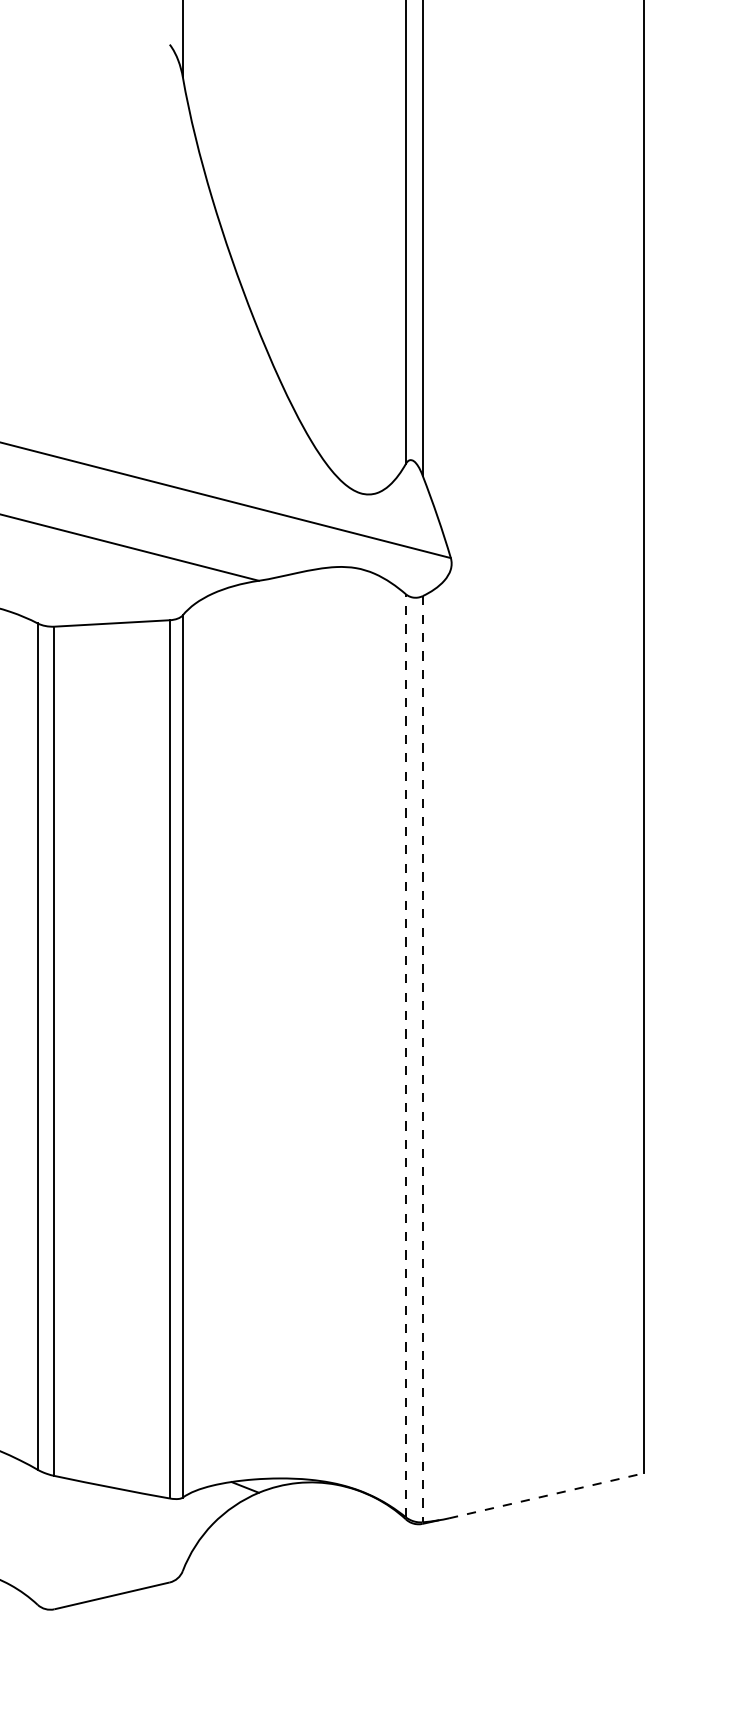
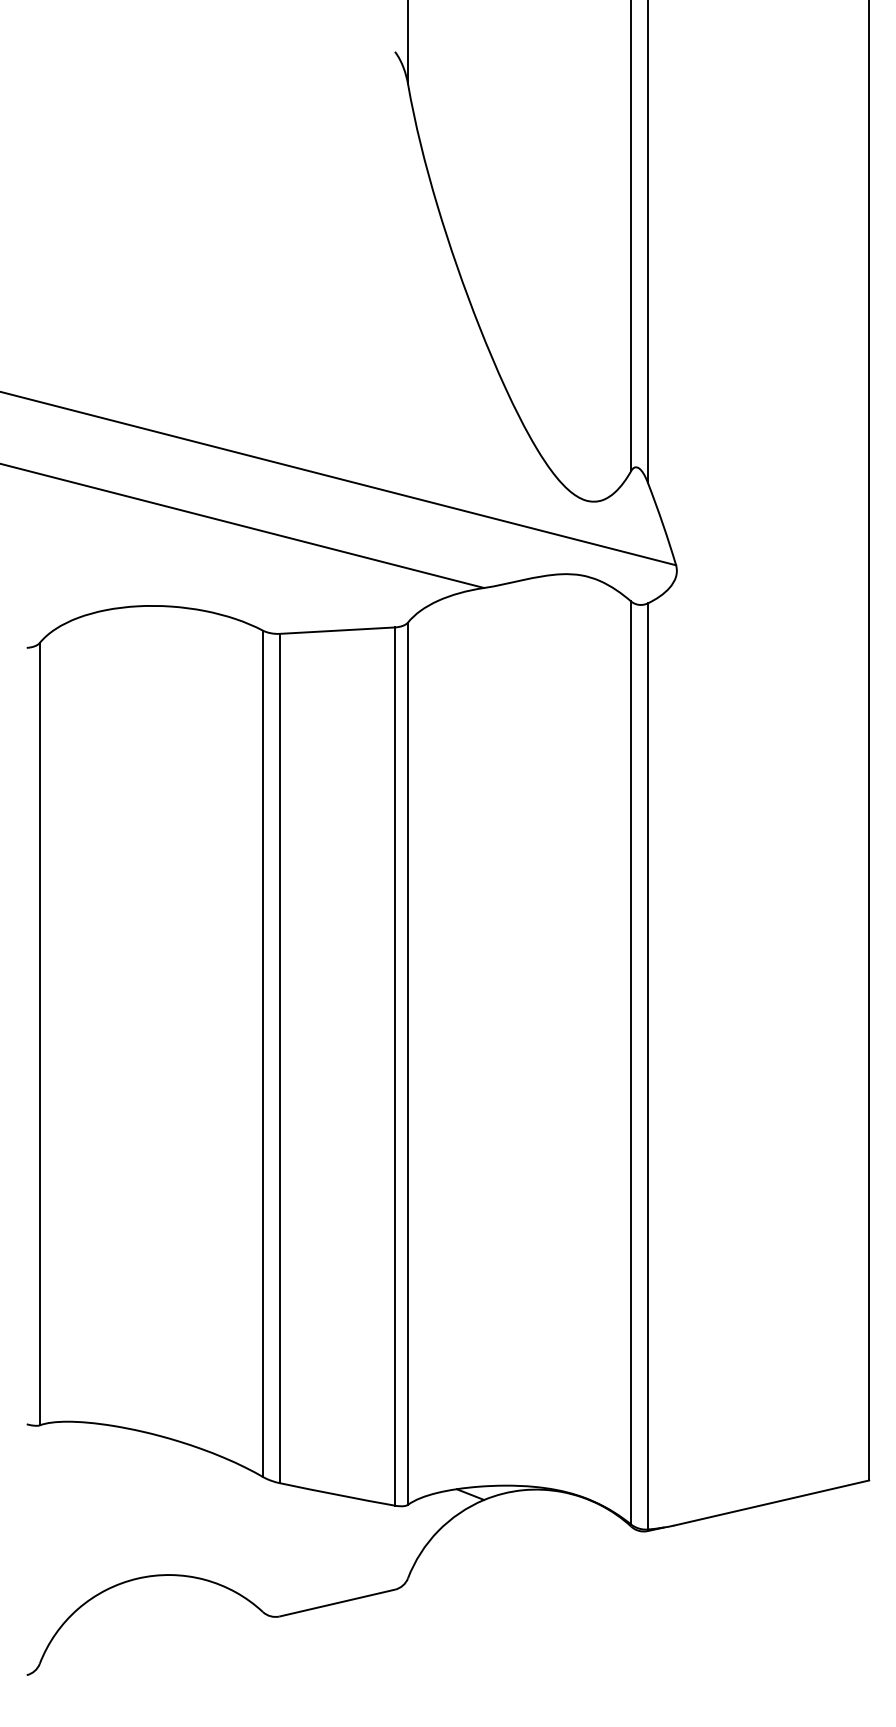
line: (406, 1056) -> (631, 1063), dashed -> solid
line: (422, 1059) -> (647, 1066), dashed -> solid
line: (547, 1495) -> (772, 1502), dashed -> solid

